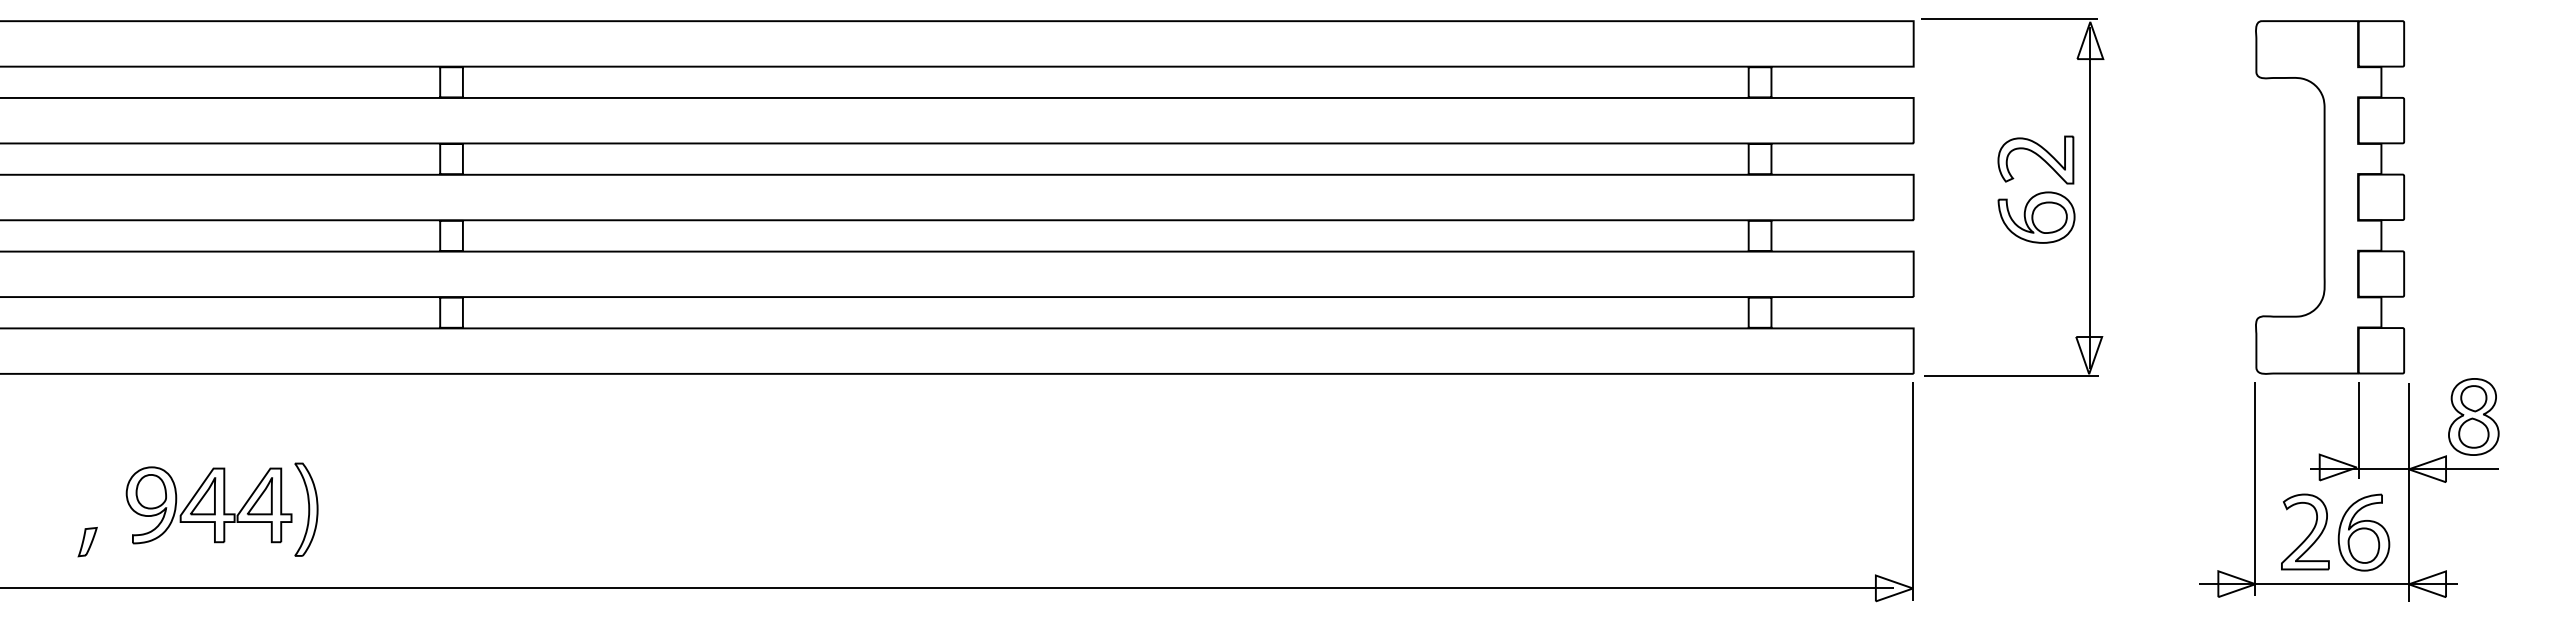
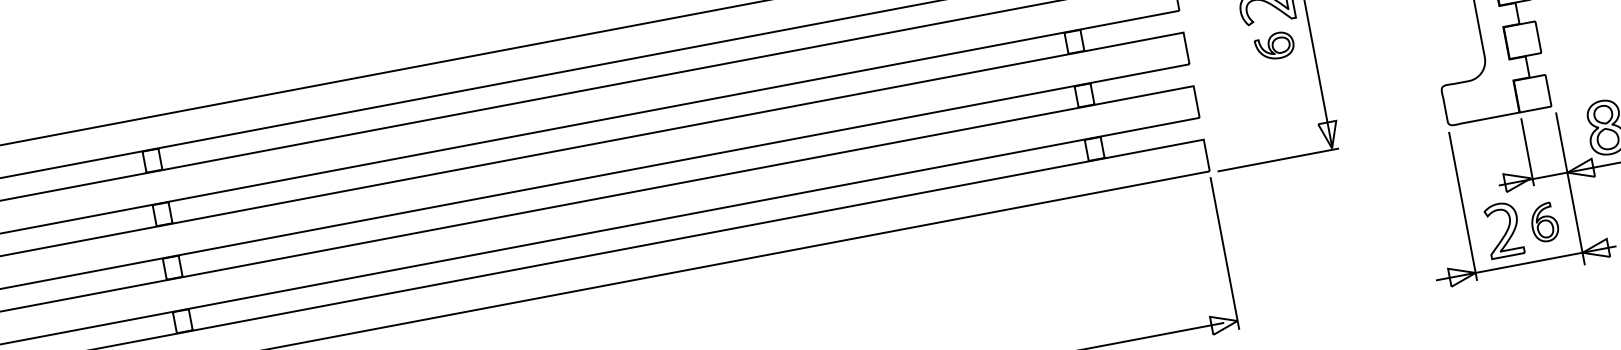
part: (2036, 217) -> (1274, 46), size x0.7
part: (2363, 532) -> (1544, 222), size x0.7

